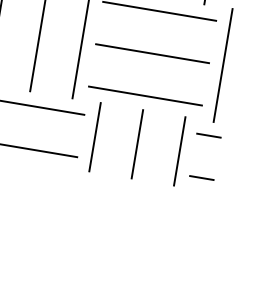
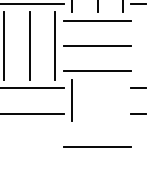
line: (222, 64) -> (139, 45), removed
line: (137, 142) -> (97, 99), removed
line: (179, 149) -> (122, 99), removed
line: (124, 221) -> (97, 146), added

